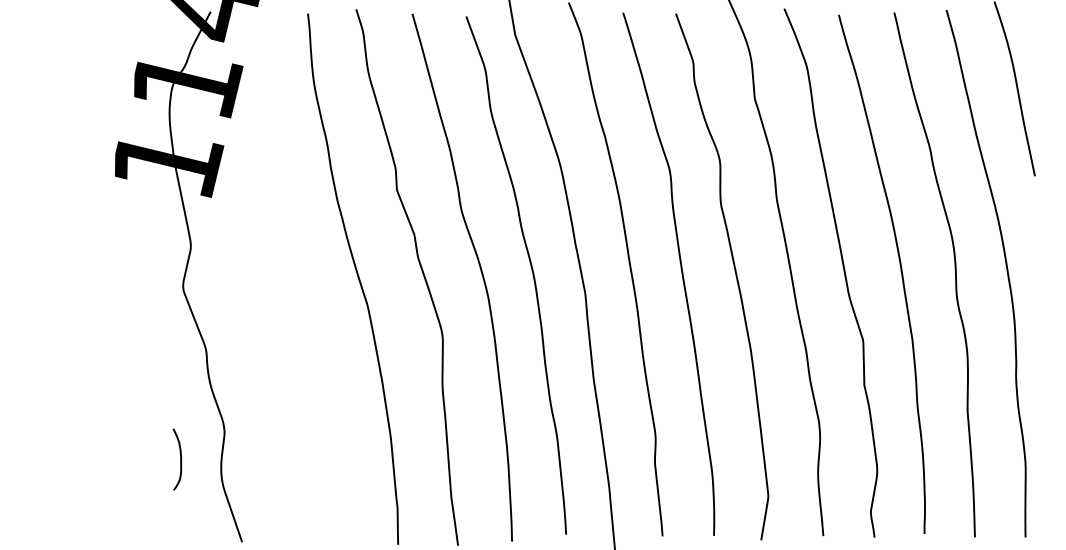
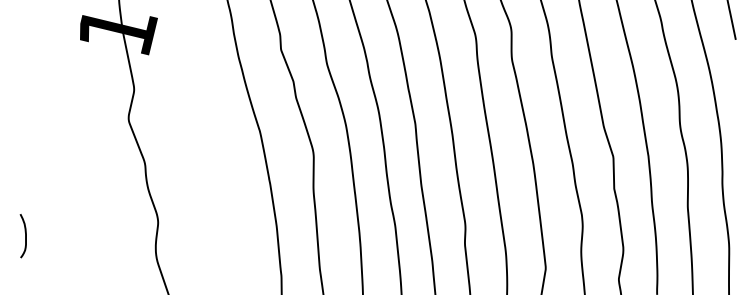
curve: (180, 459) -> (25, 236), moved

